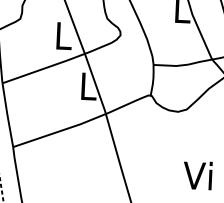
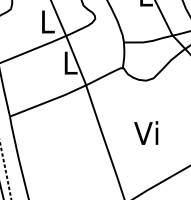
text: (198, 174) -> (146, 132), moved

